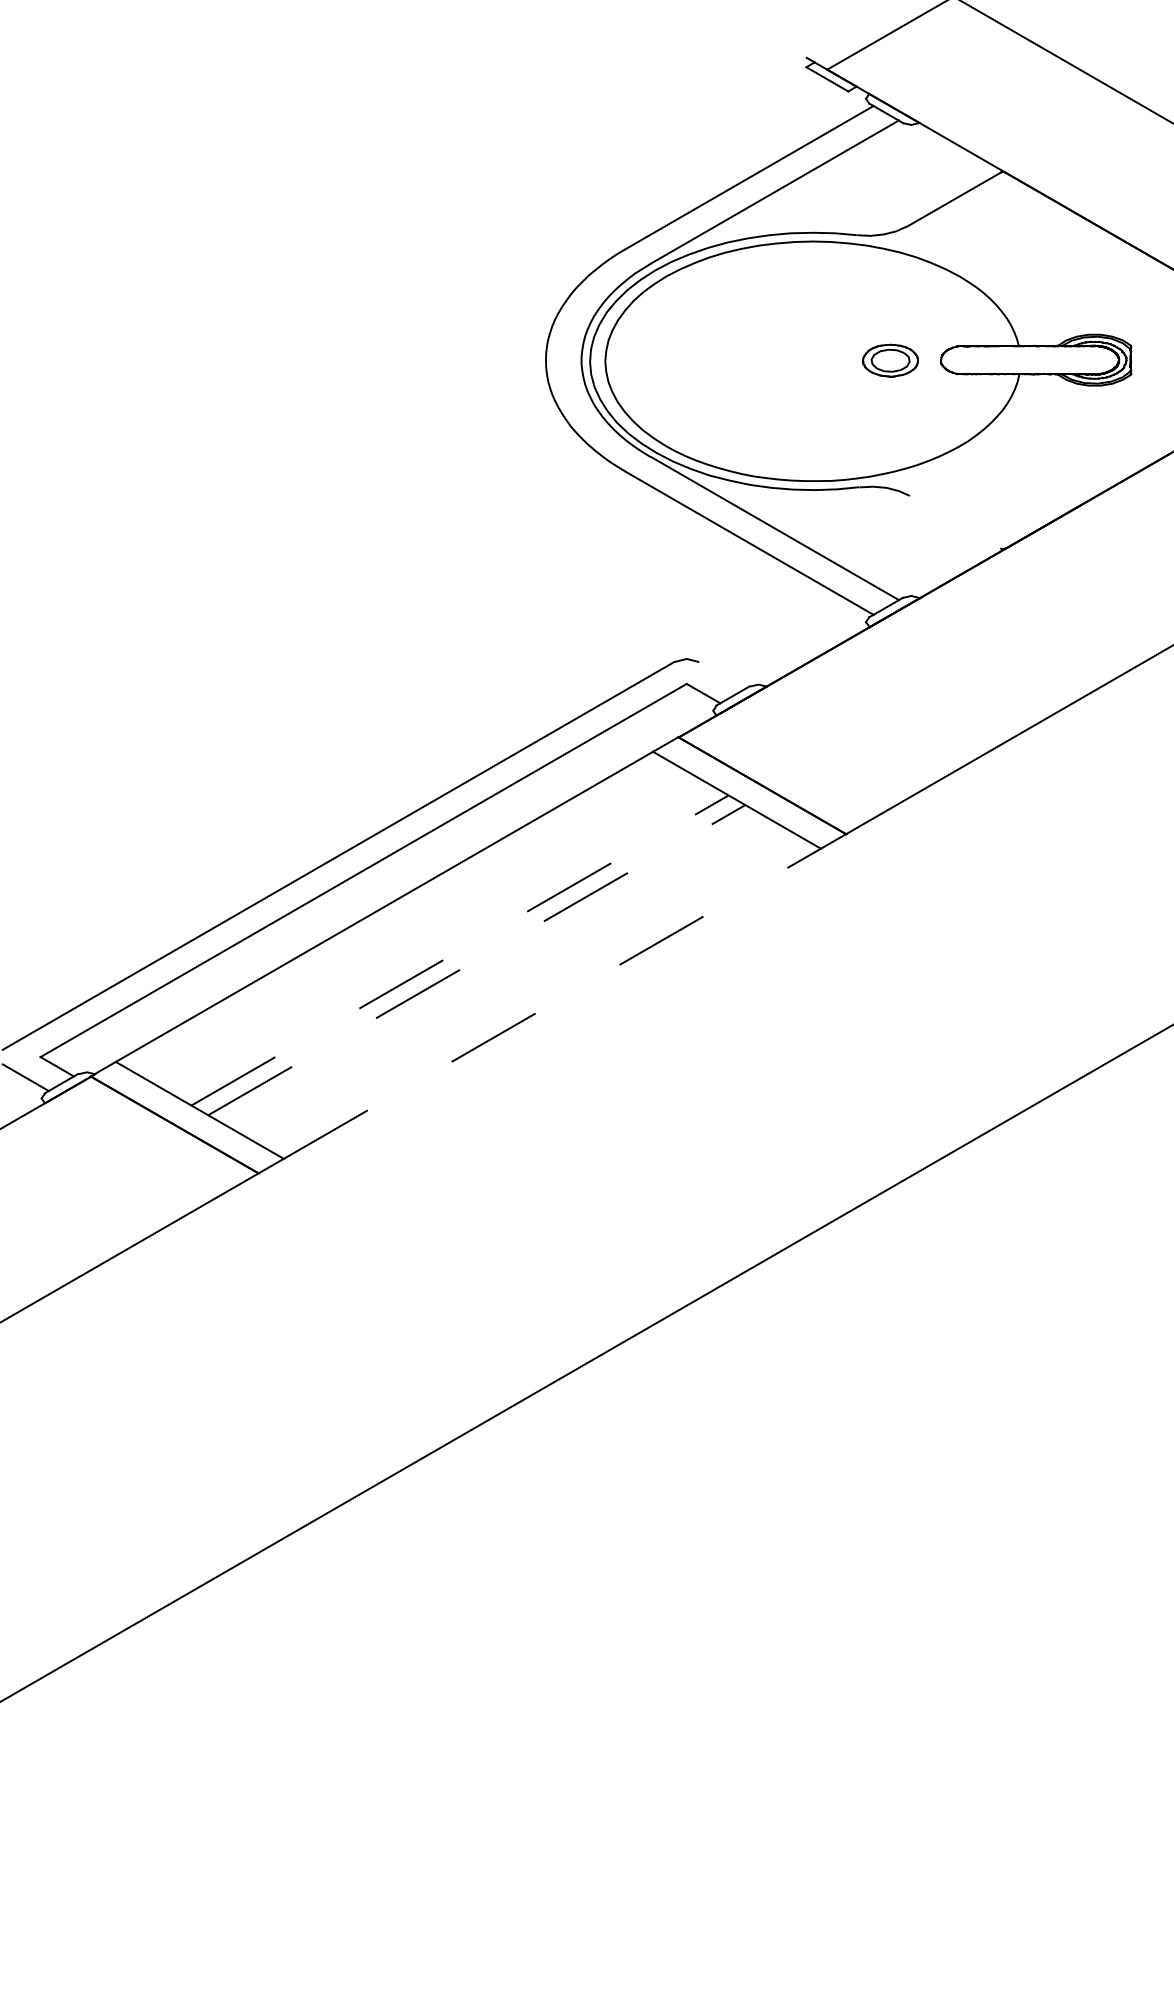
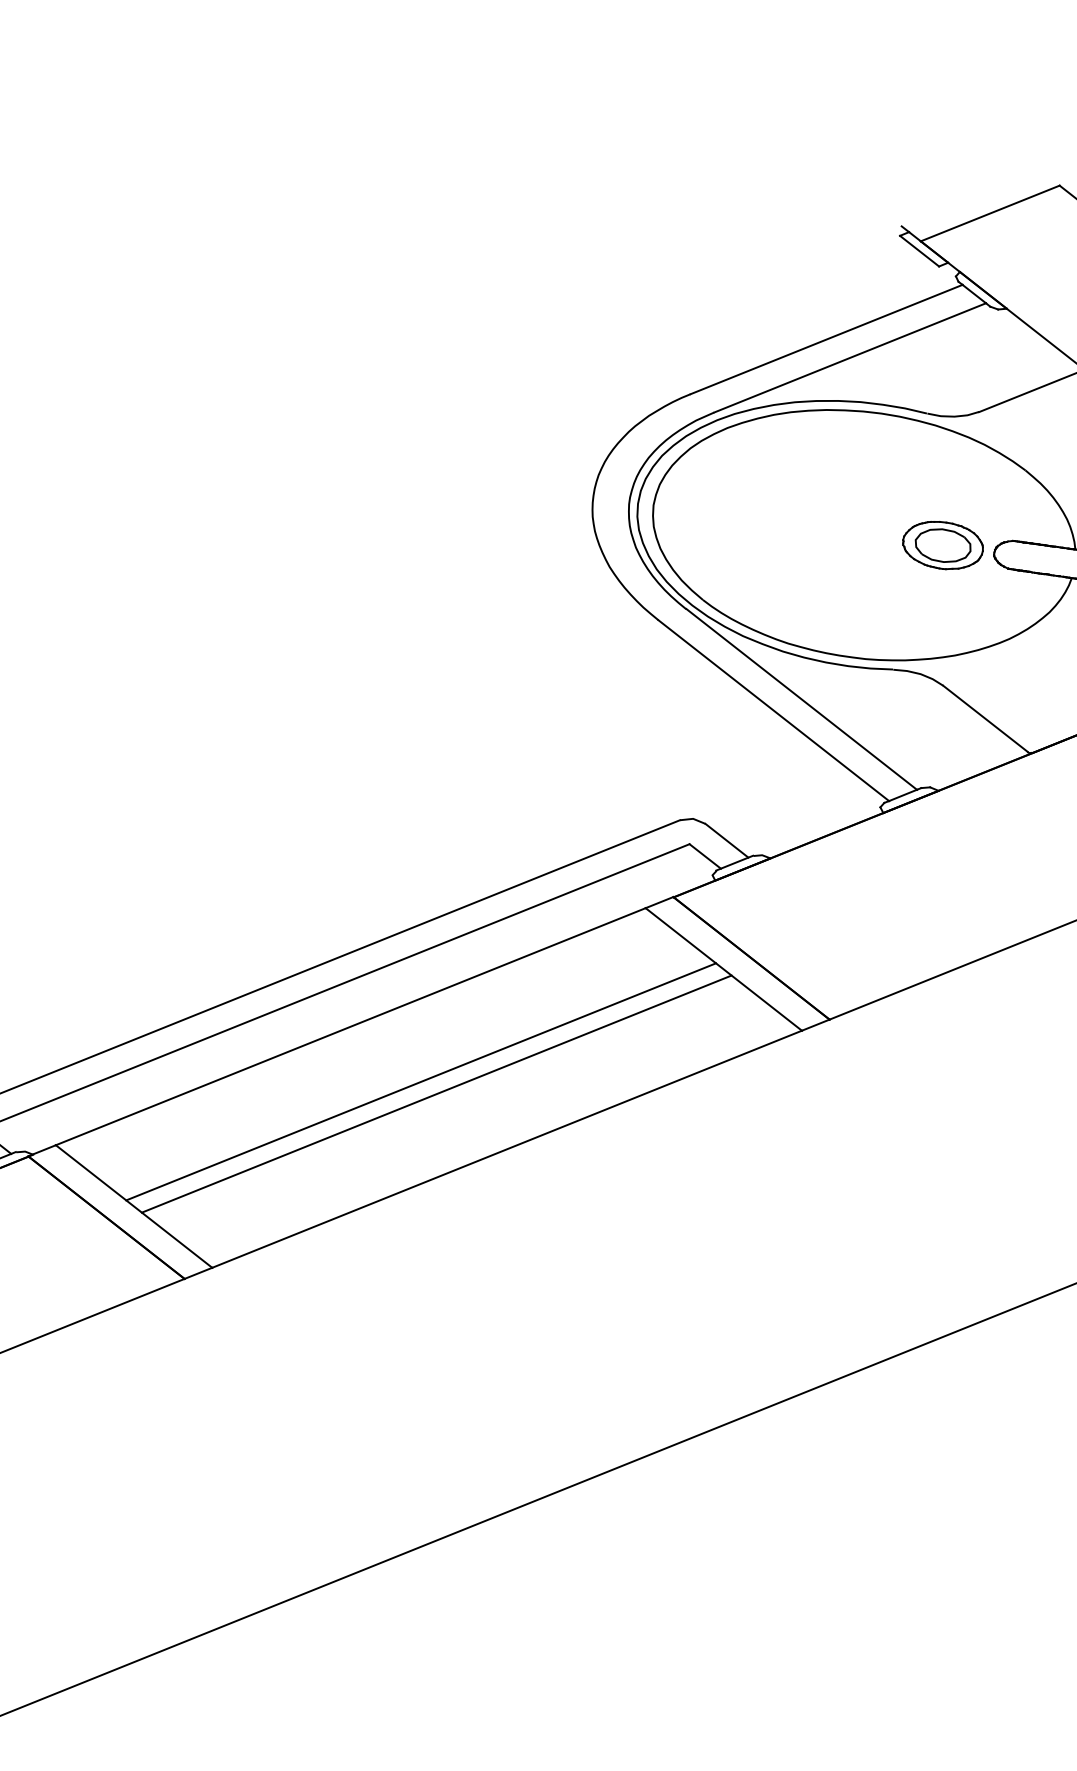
part: (890, 360) -> (943, 545), size x1.43
line: (954, 521) -> (984, 718), added
line: (722, 675) -> (727, 840), added
line: (460, 950) -> (421, 1081), dashed -> solid
line: (477, 959) -> (437, 1093), dashed -> solid
line: (552, 1003) -> (507, 1148), dashed -> solid

